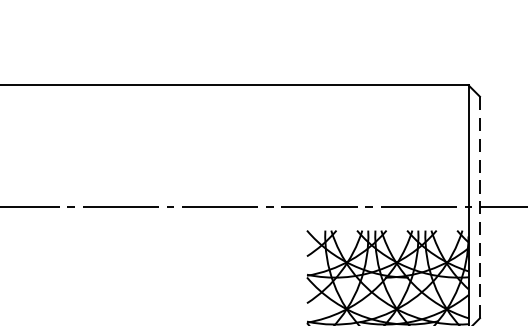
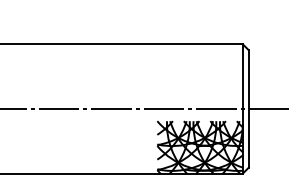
line: (479, 206) -> (248, 108), dashed -> solid

